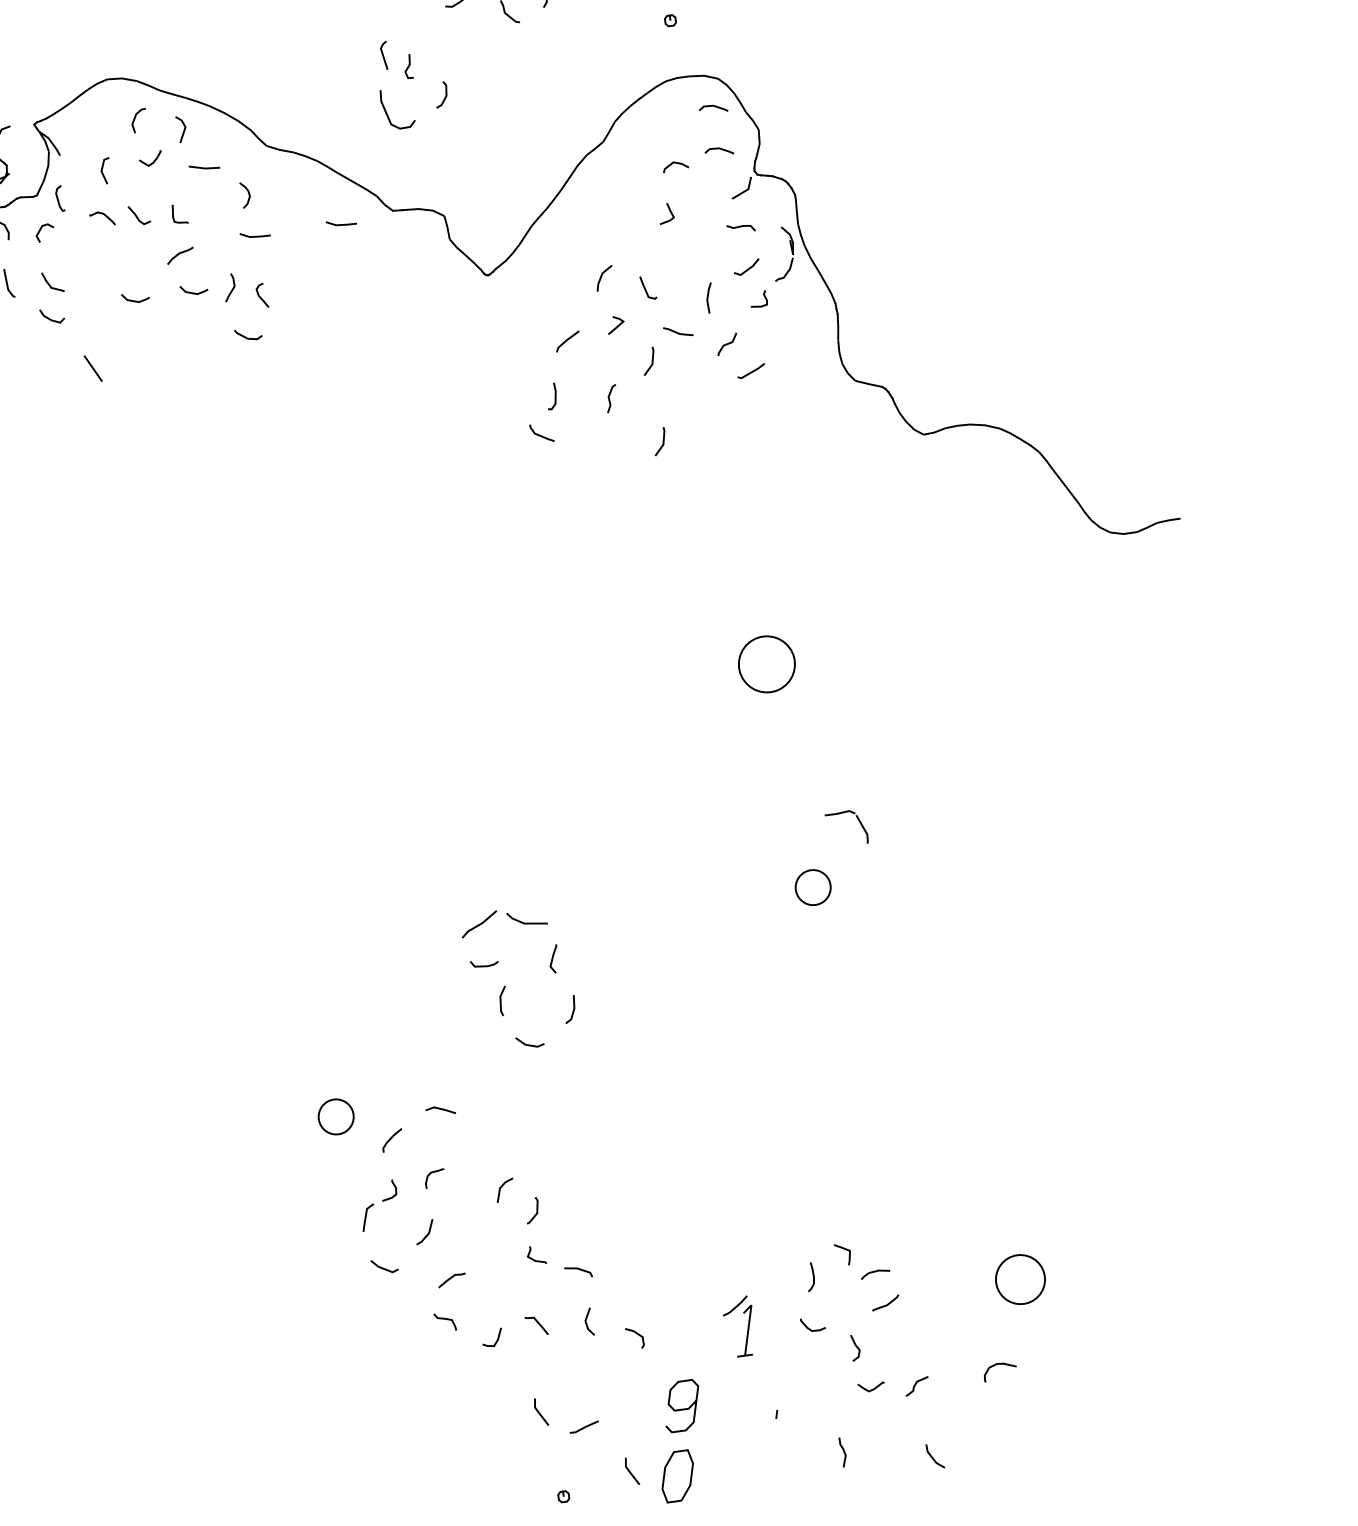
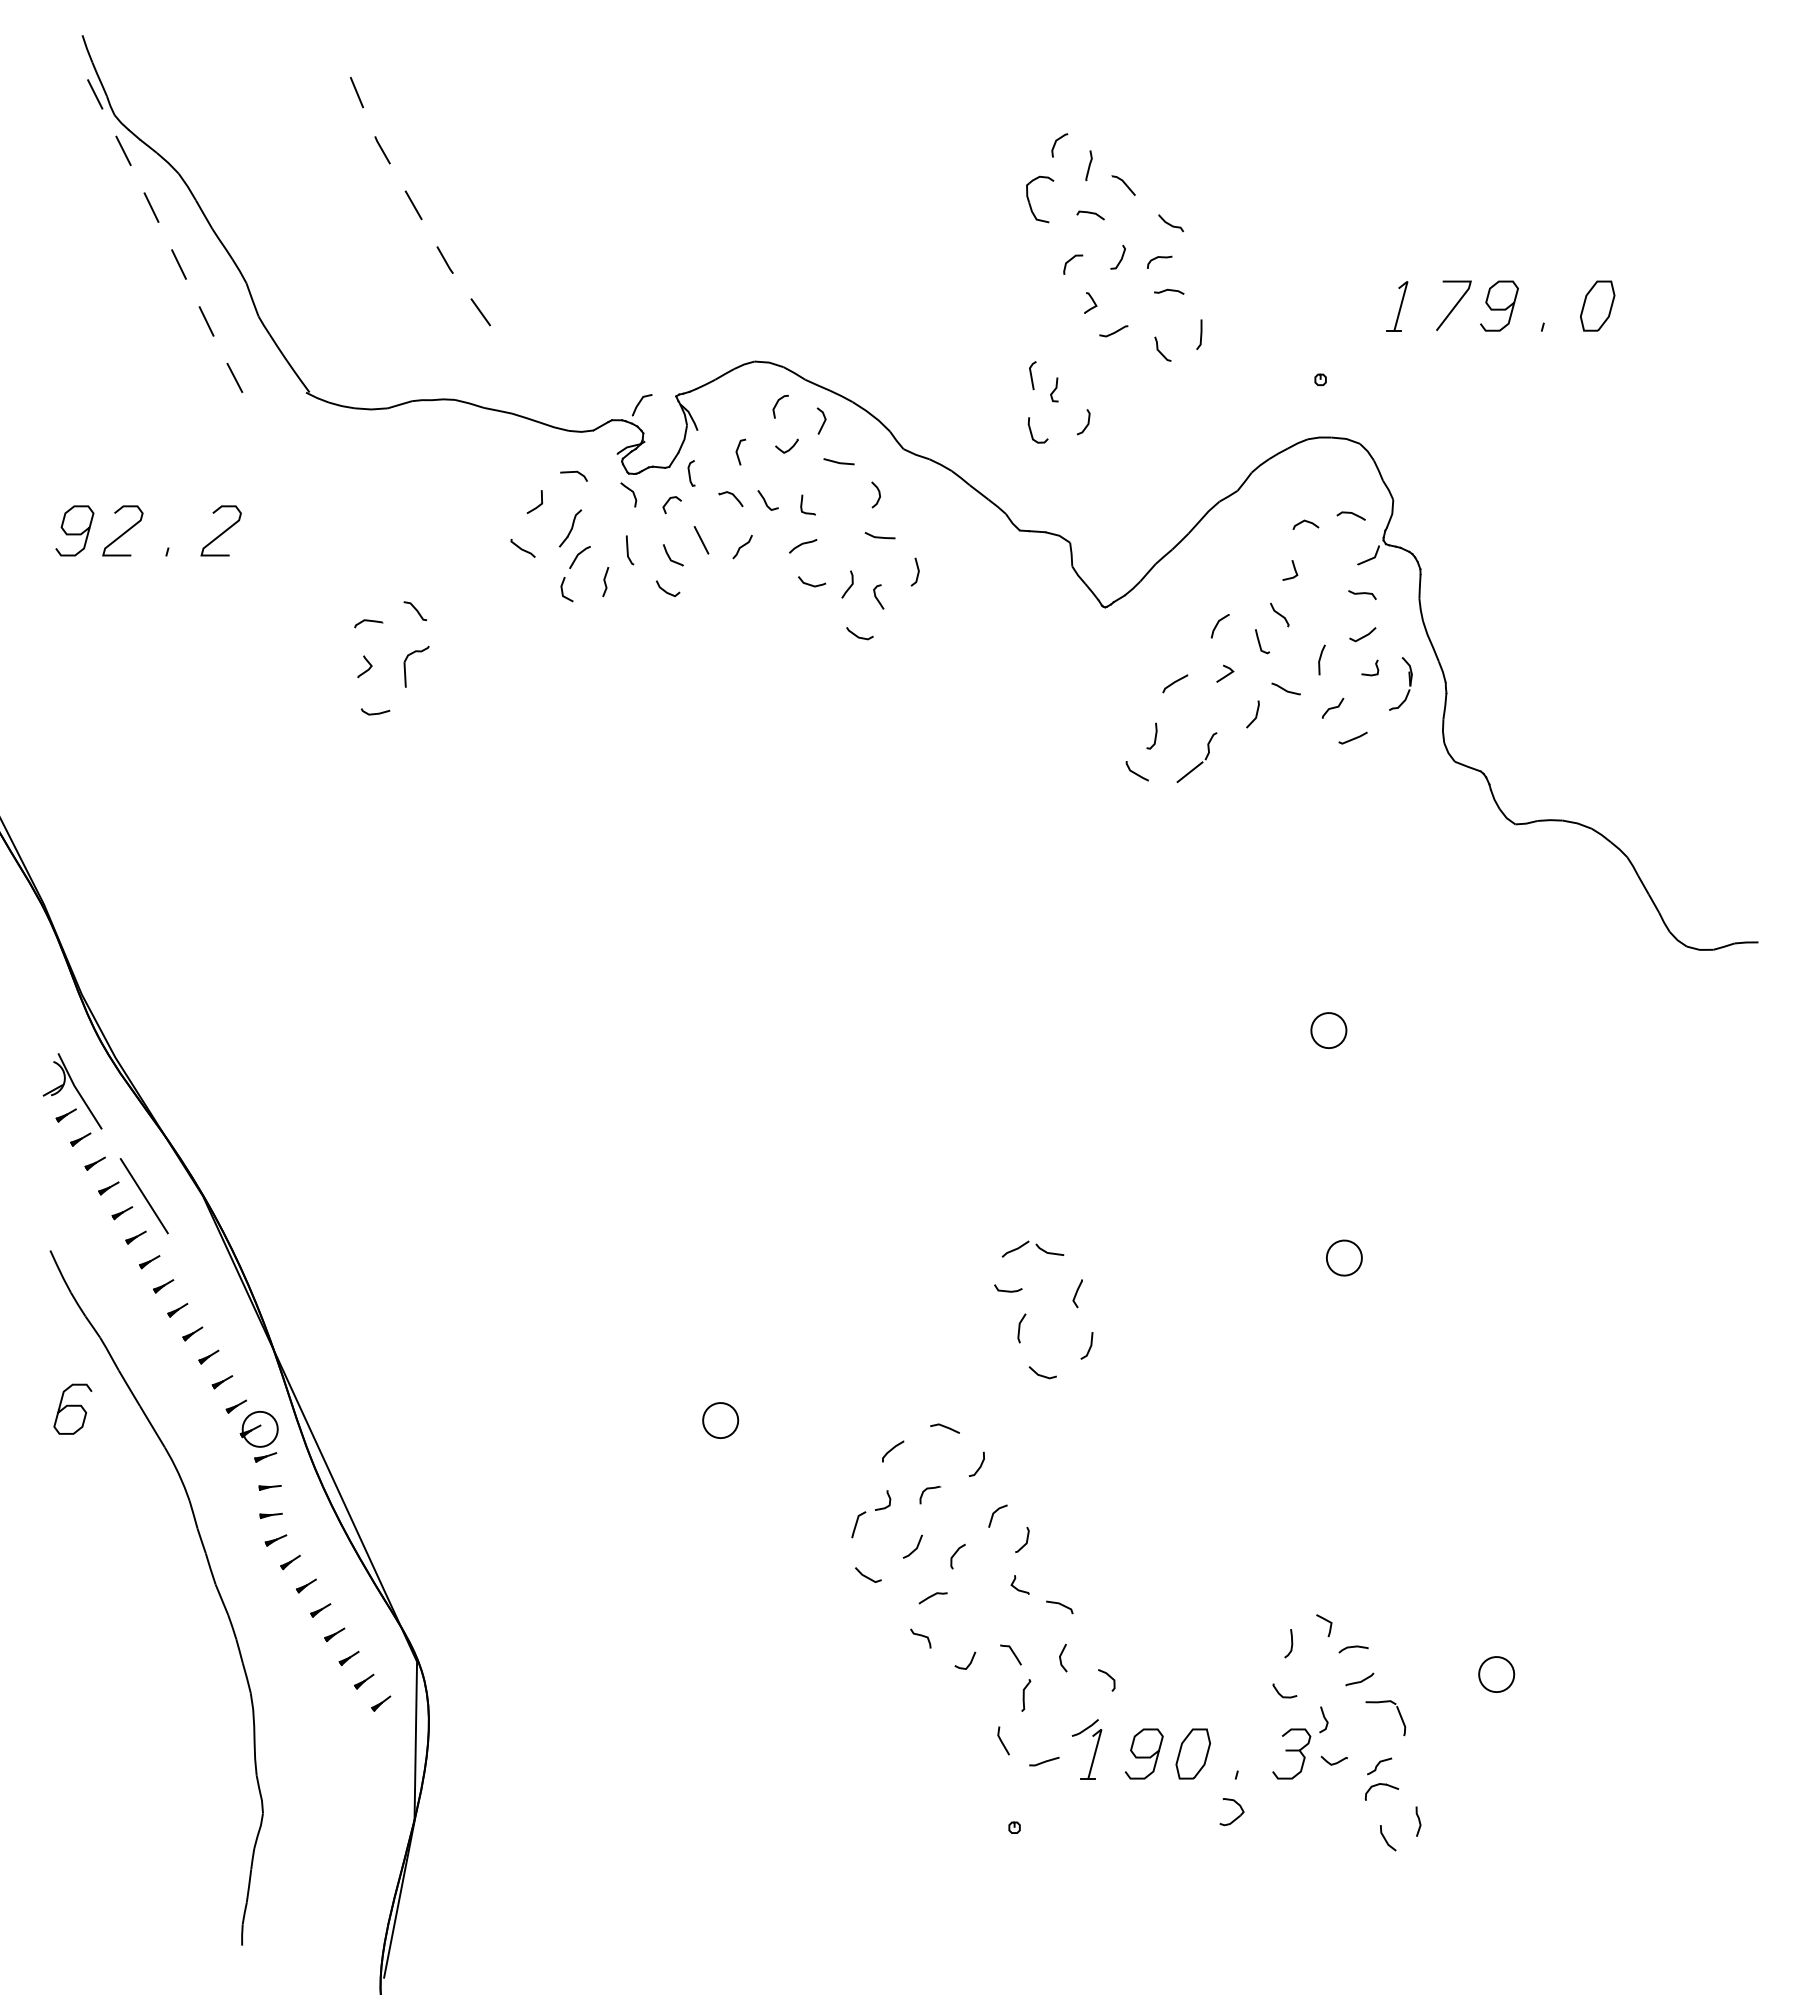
line: (712, 106) -> (1350, 470), removed
part: (396, 109) -> (1037, 430), size x0.62
line: (340, 223) -> (966, 536), removed
part: (791, 252) -> (1409, 683), moved
line: (661, 258) -> (1279, 614), added
line: (120, 264) -> (742, 546), added
line: (297, 265) -> (917, 571), added
line: (136, 300) -> (753, 584), removed
line: (93, 368) -> (701, 540), moved
line: (593, 427) -> (1189, 772), added
line: (662, 441) -> (1255, 795), removed
part: (766, 664) -> (1328, 1030), size x0.62
part: (858, 822) -> (1398, 1713), moved
part: (502, 920) -> (1032, 1248), size x0.71
part: (336, 1116) -> (720, 1420), moved
line: (480, 1141) -> (980, 1464), added
line: (468, 1234) -> (955, 1554), added
part: (1020, 1279) -> (1496, 1674), size x0.71
part: (747, 1328) -> (1094, 1751), moved
part: (557, 1364) -> (1026, 1695), added
part: (999, 1365) -> (1382, 1785), moved
part: (828, 1385) -> (1291, 1753), added
curve: (843, 1452) -> (1418, 1821), moved
part: (782, 1456) -> (1236, 1817), added
line: (630, 1472) -> (1084, 1812), removed
part: (676, 1475) -> (1192, 1753), moved

